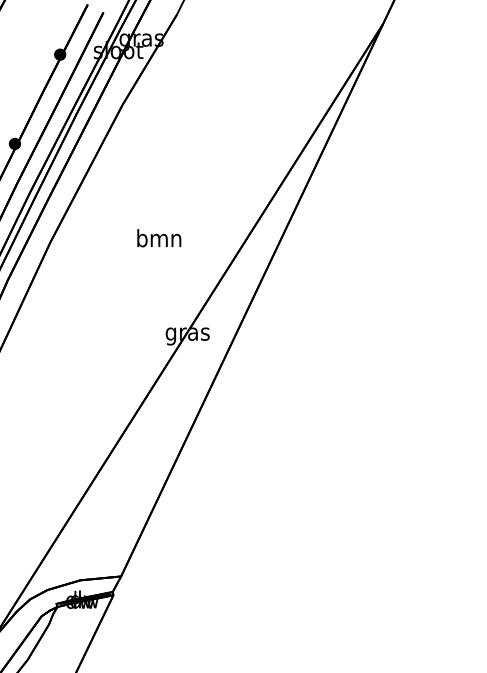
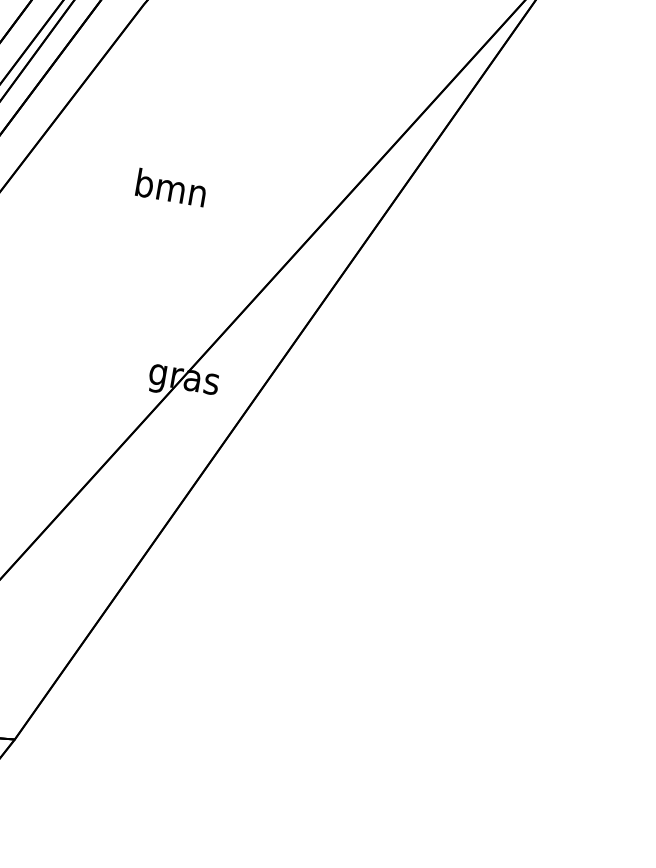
text: (159, 238) -> (171, 188), moved

